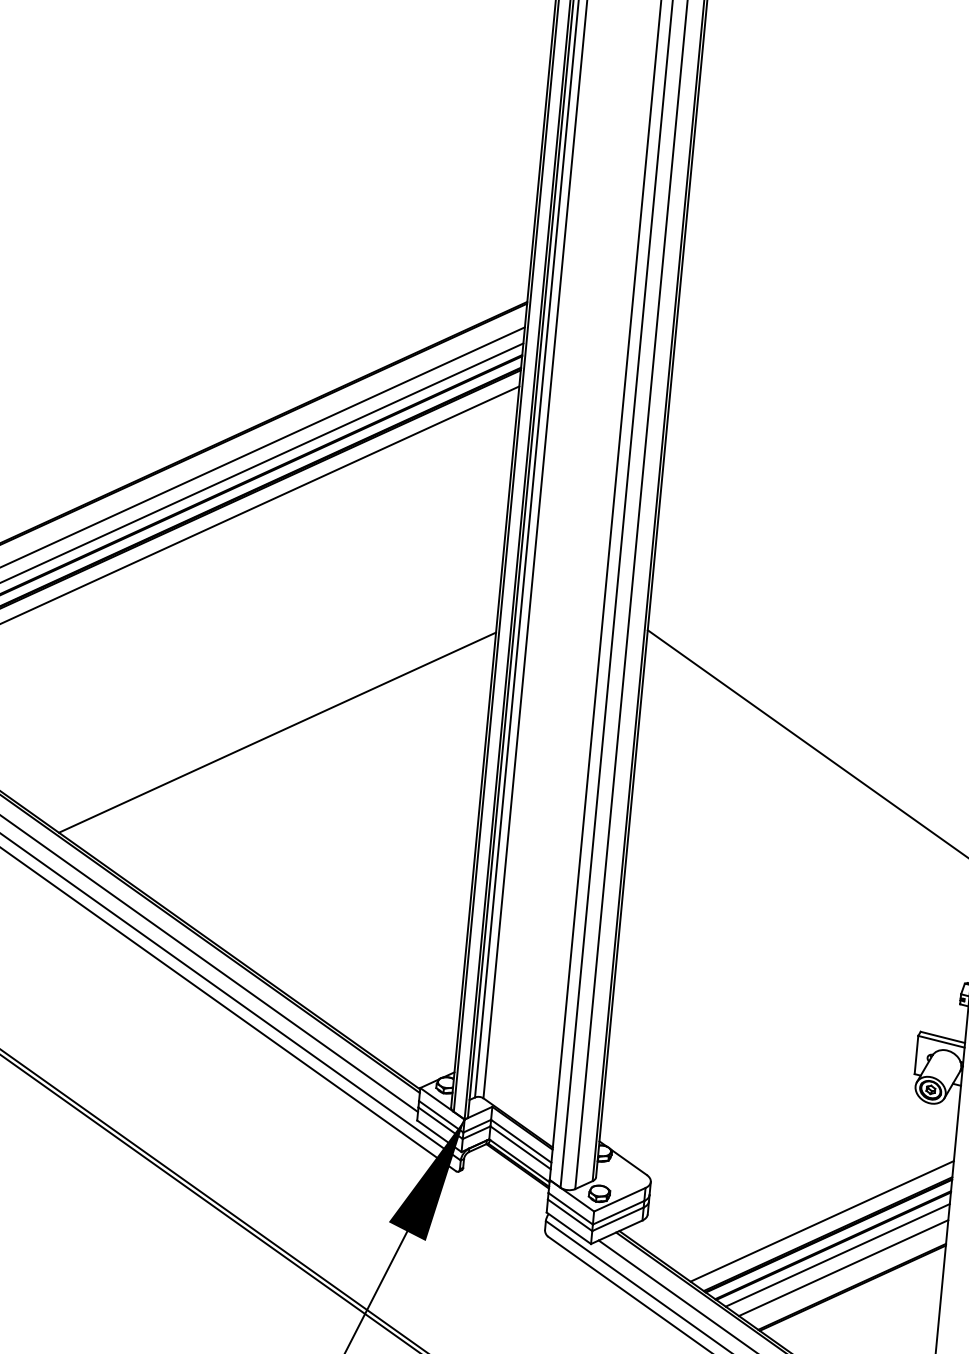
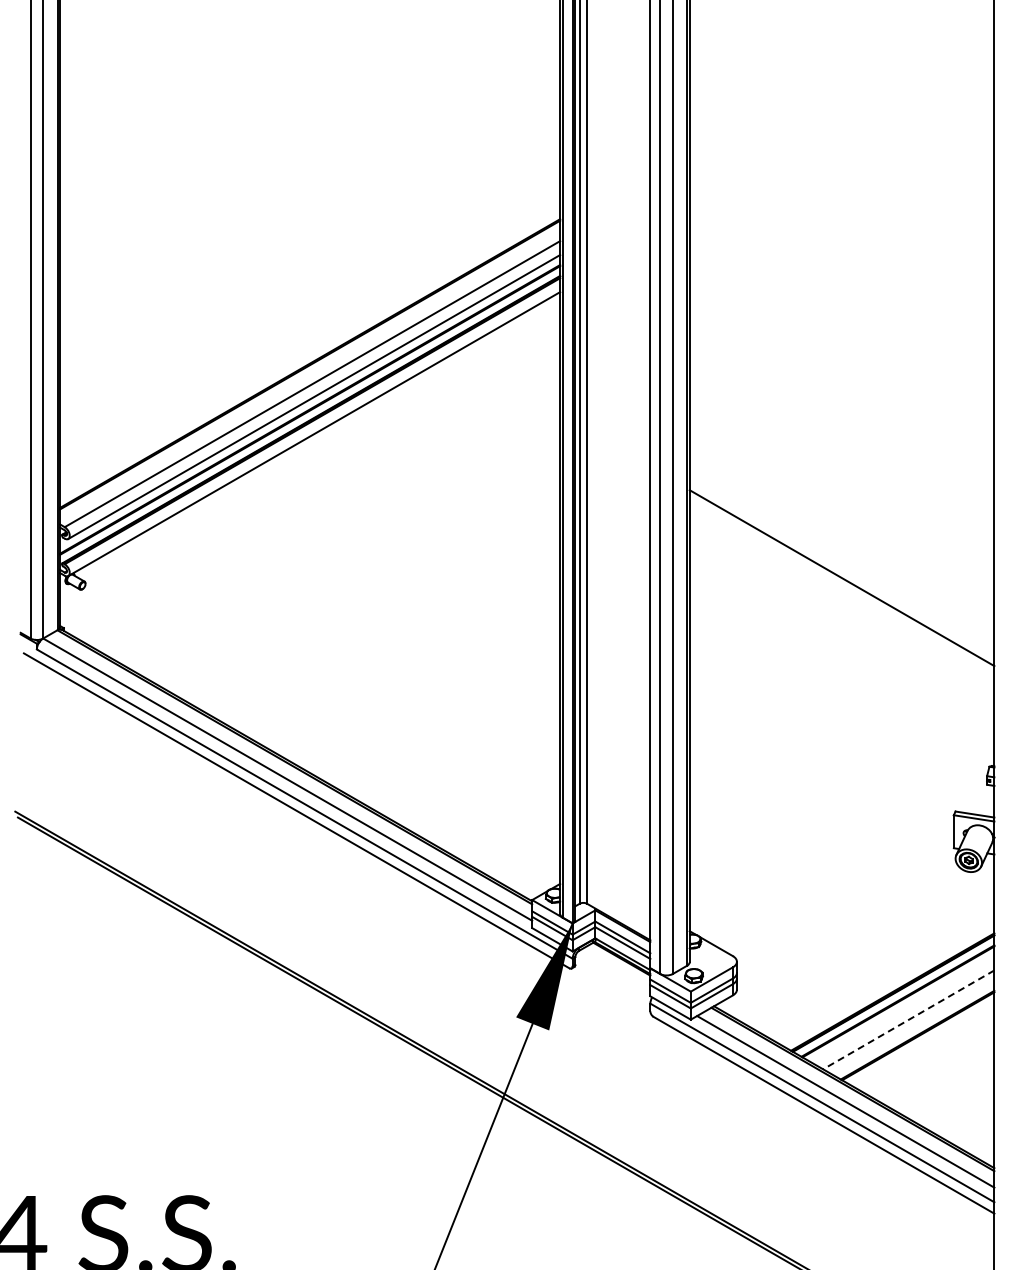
line: (277, 732) -> (381, 607), removed
line: (822, 1221) -> (886, 981), removed
line: (837, 1255) -> (902, 1009), removed
line: (843, 1267) -> (908, 1019), solid -> dashed

